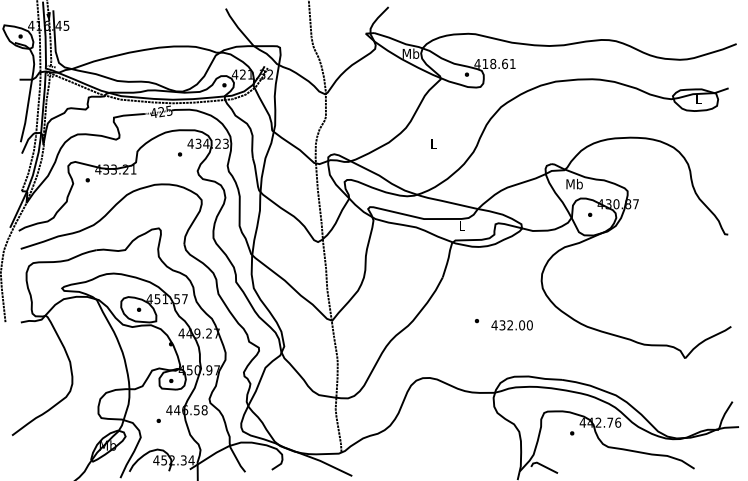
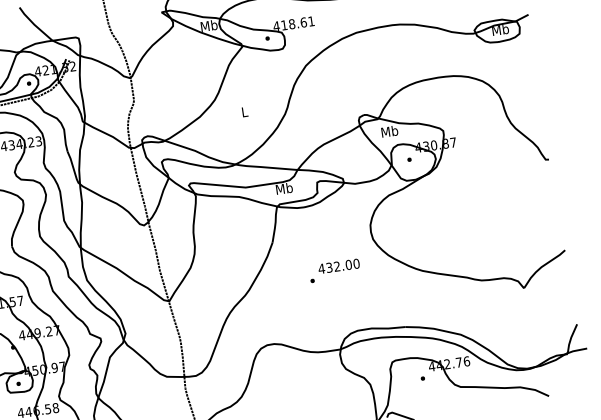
text: (698, 99) -> (500, 30), L -> Mb
text: (462, 225) -> (284, 188), L -> Mb
text: (511, 325) -> (338, 266), moved

